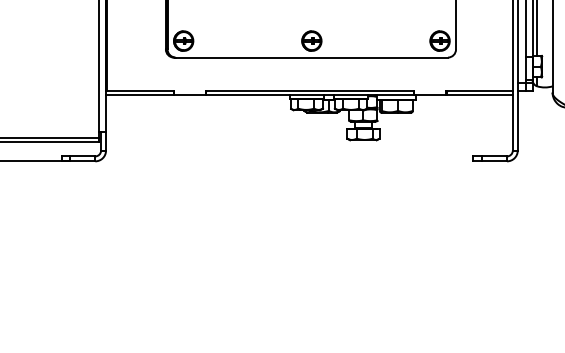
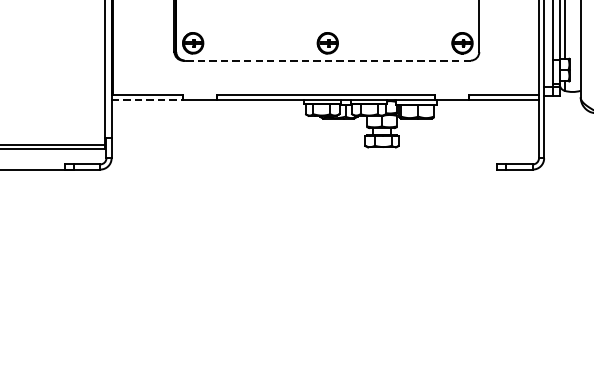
line: (311, 57) -> (327, 60), solid -> dashed
line: (139, 95) -> (146, 100), solid -> dashed

